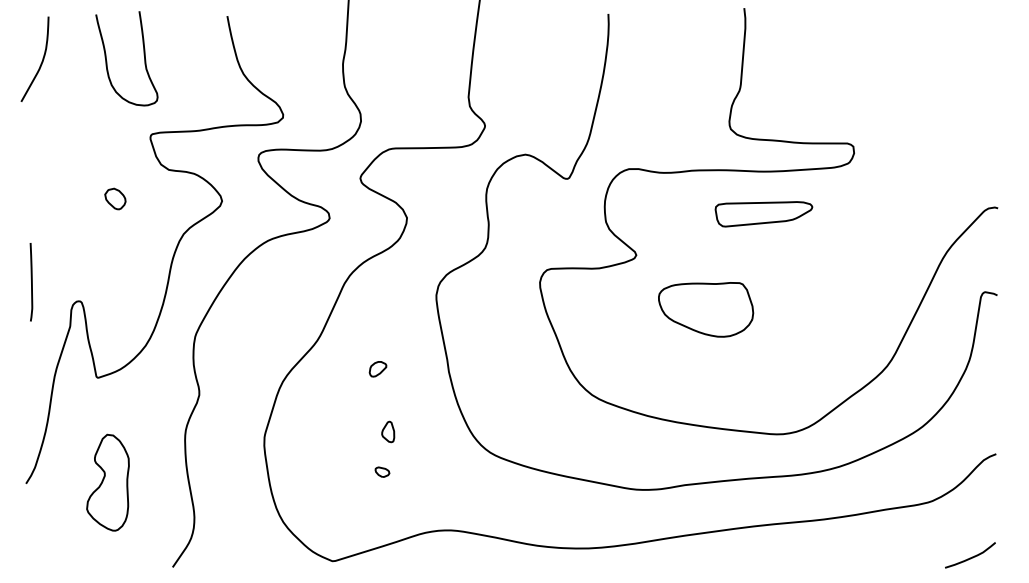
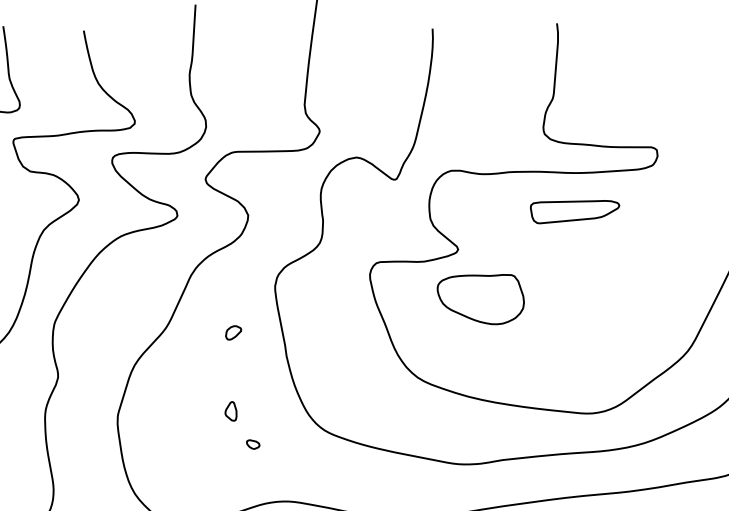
part: (706, 309) -> (481, 299), moved
part: (377, 369) -> (233, 333), moved
part: (382, 471) -> (253, 443), moved

